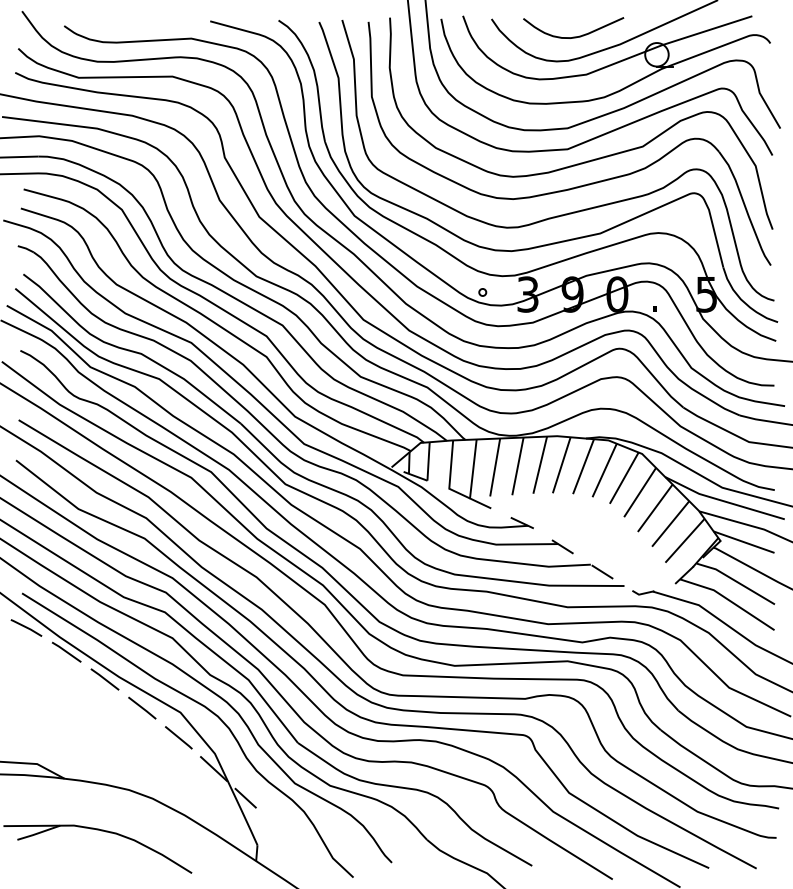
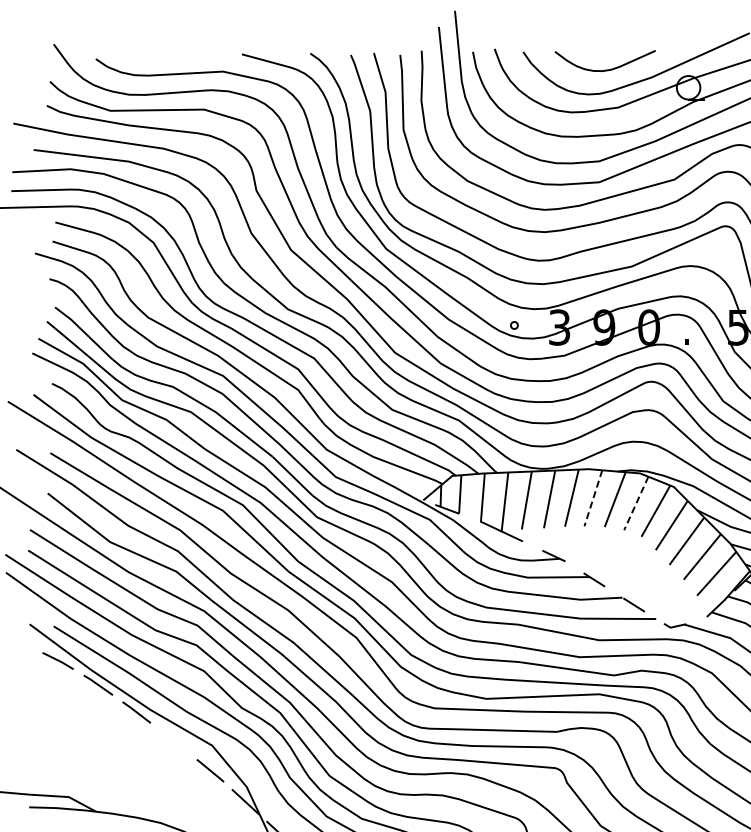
line: (561, 465) -> (593, 498), solid -> dashed
line: (604, 470) -> (636, 503), solid -> dashed
line: (142, 707) -> (174, 740), removed

